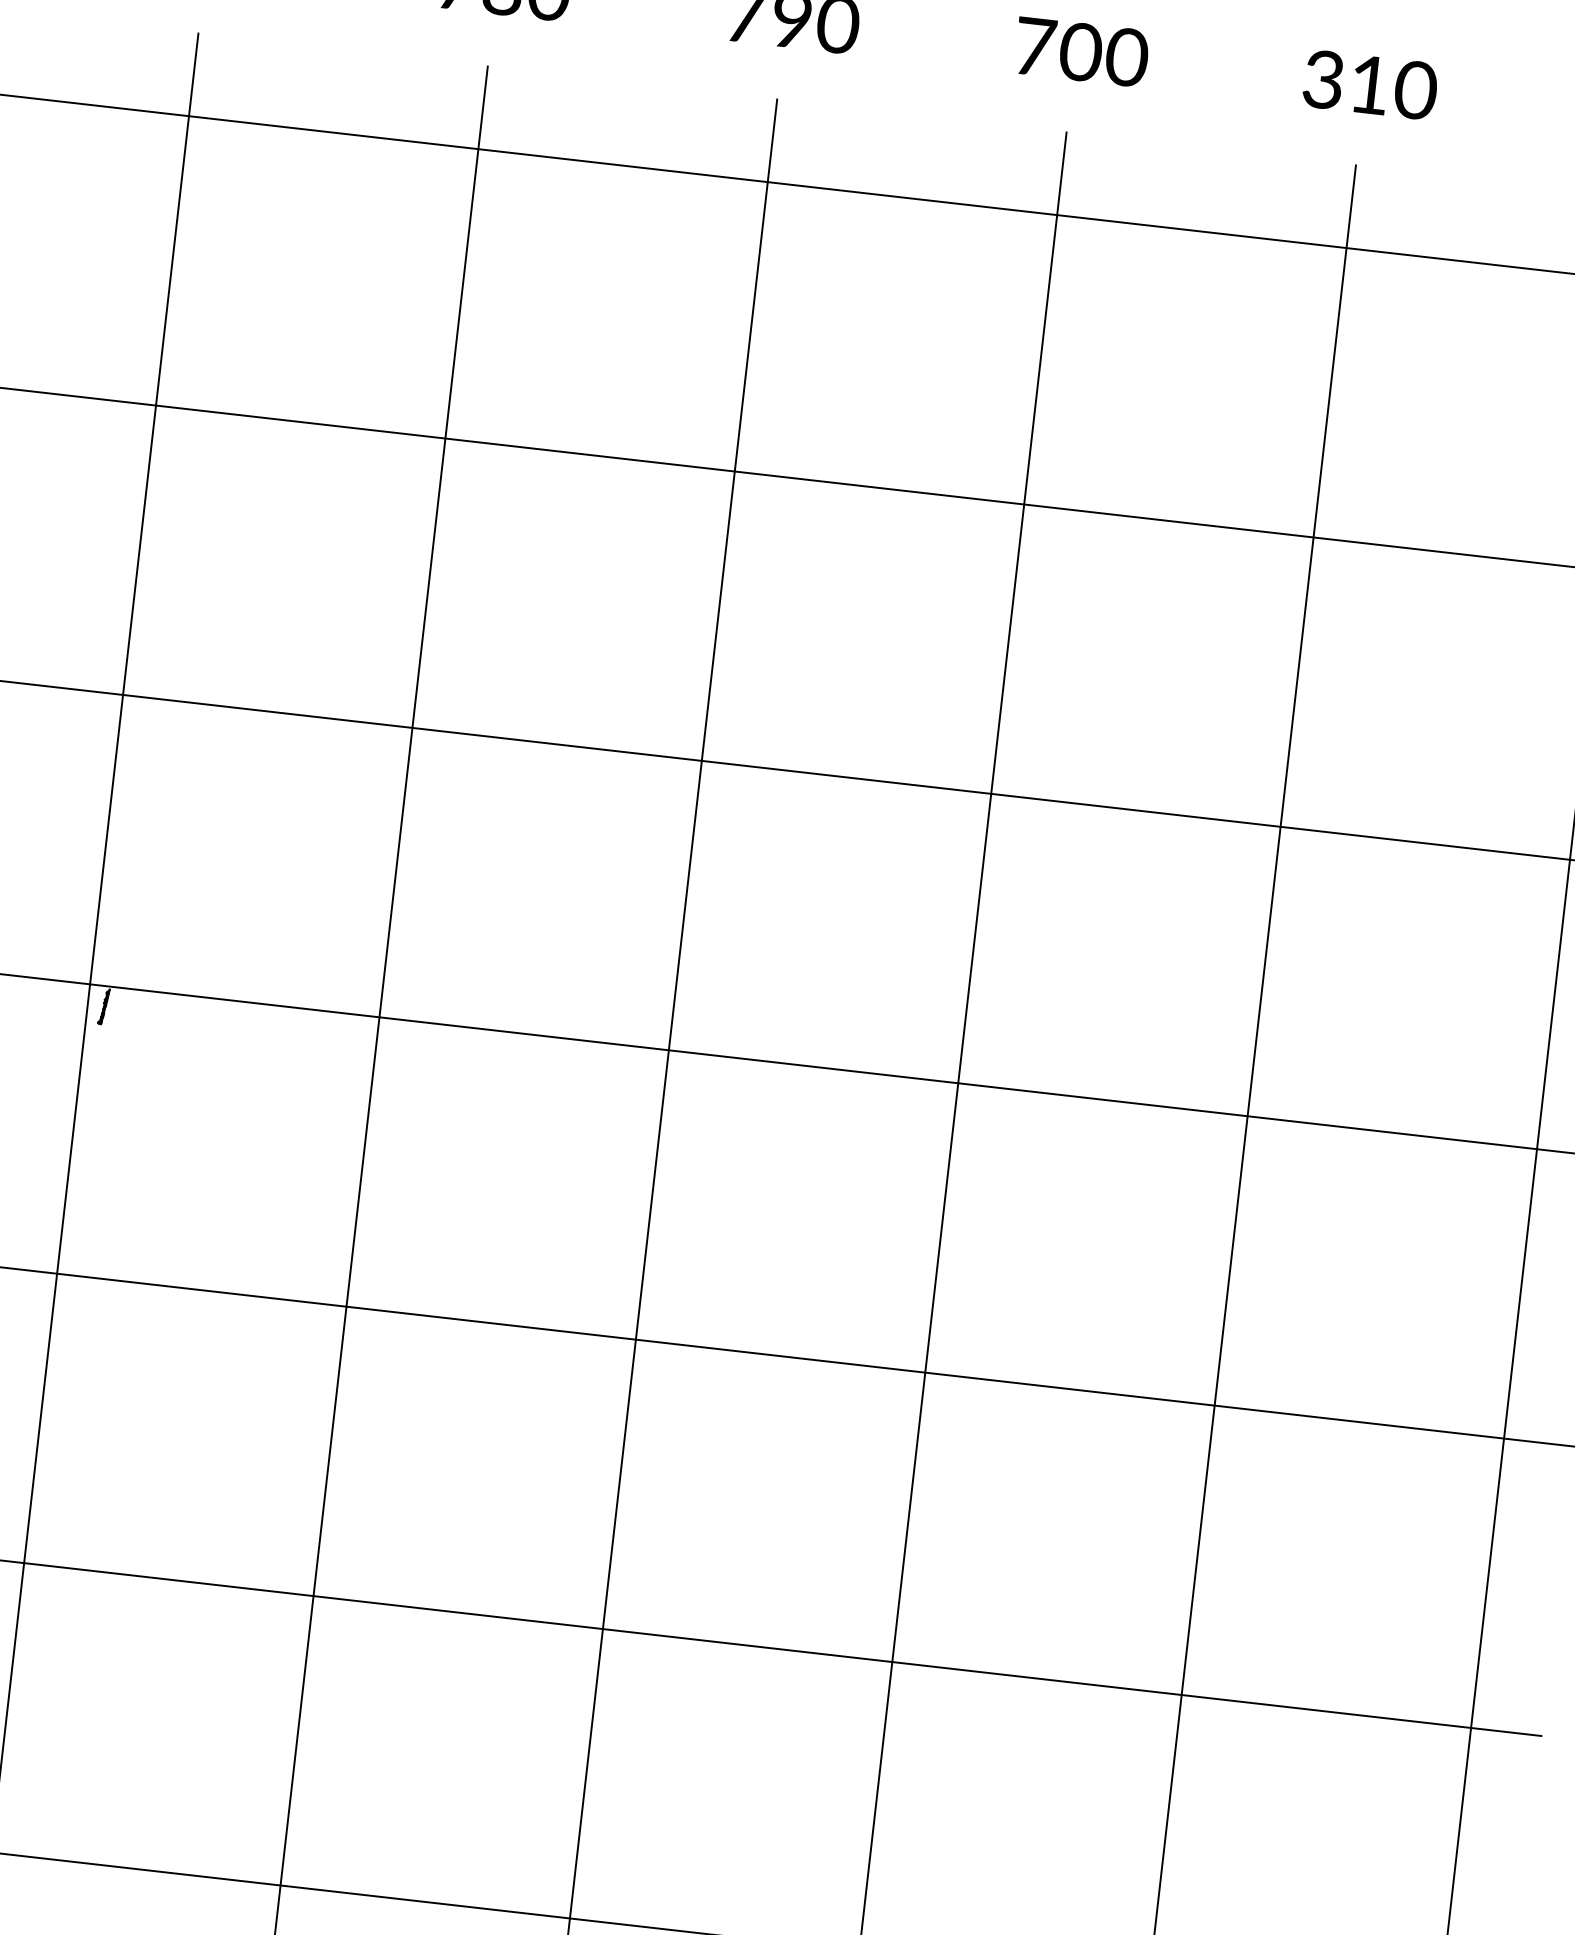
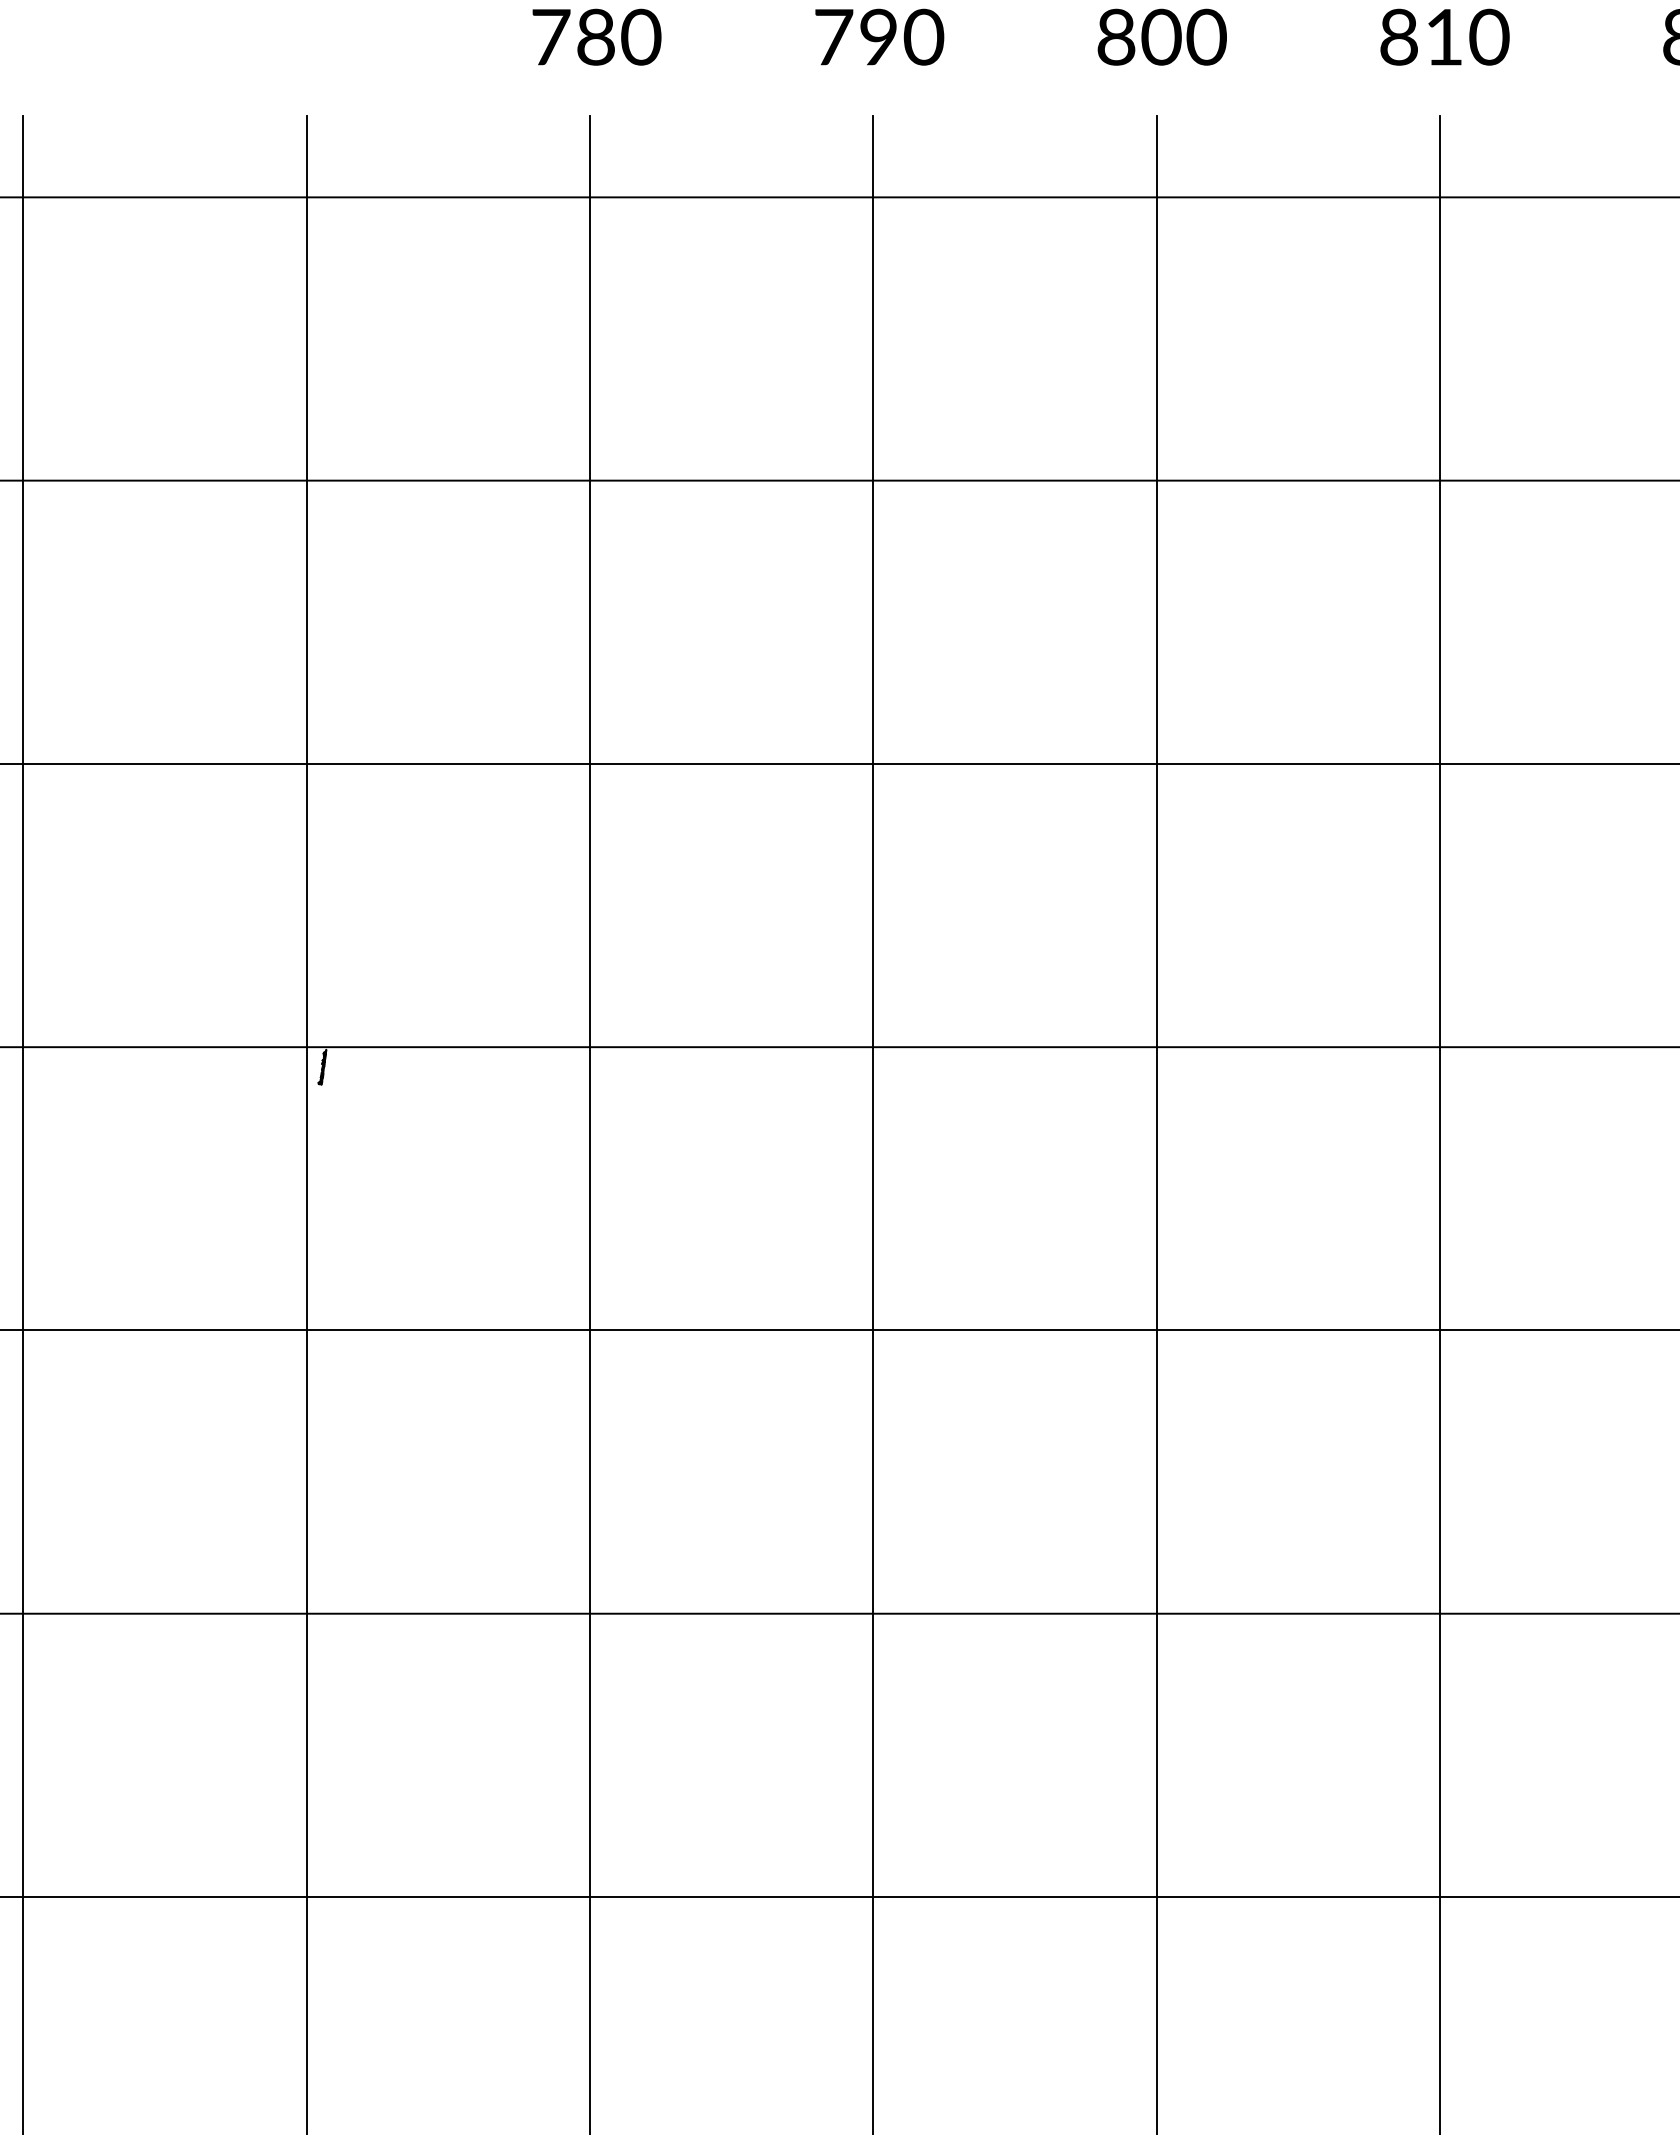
text: (1035, 46) -> (1116, 36), 700 -> 800
text: (1323, 79) -> (1398, 37), 310 -> 810

